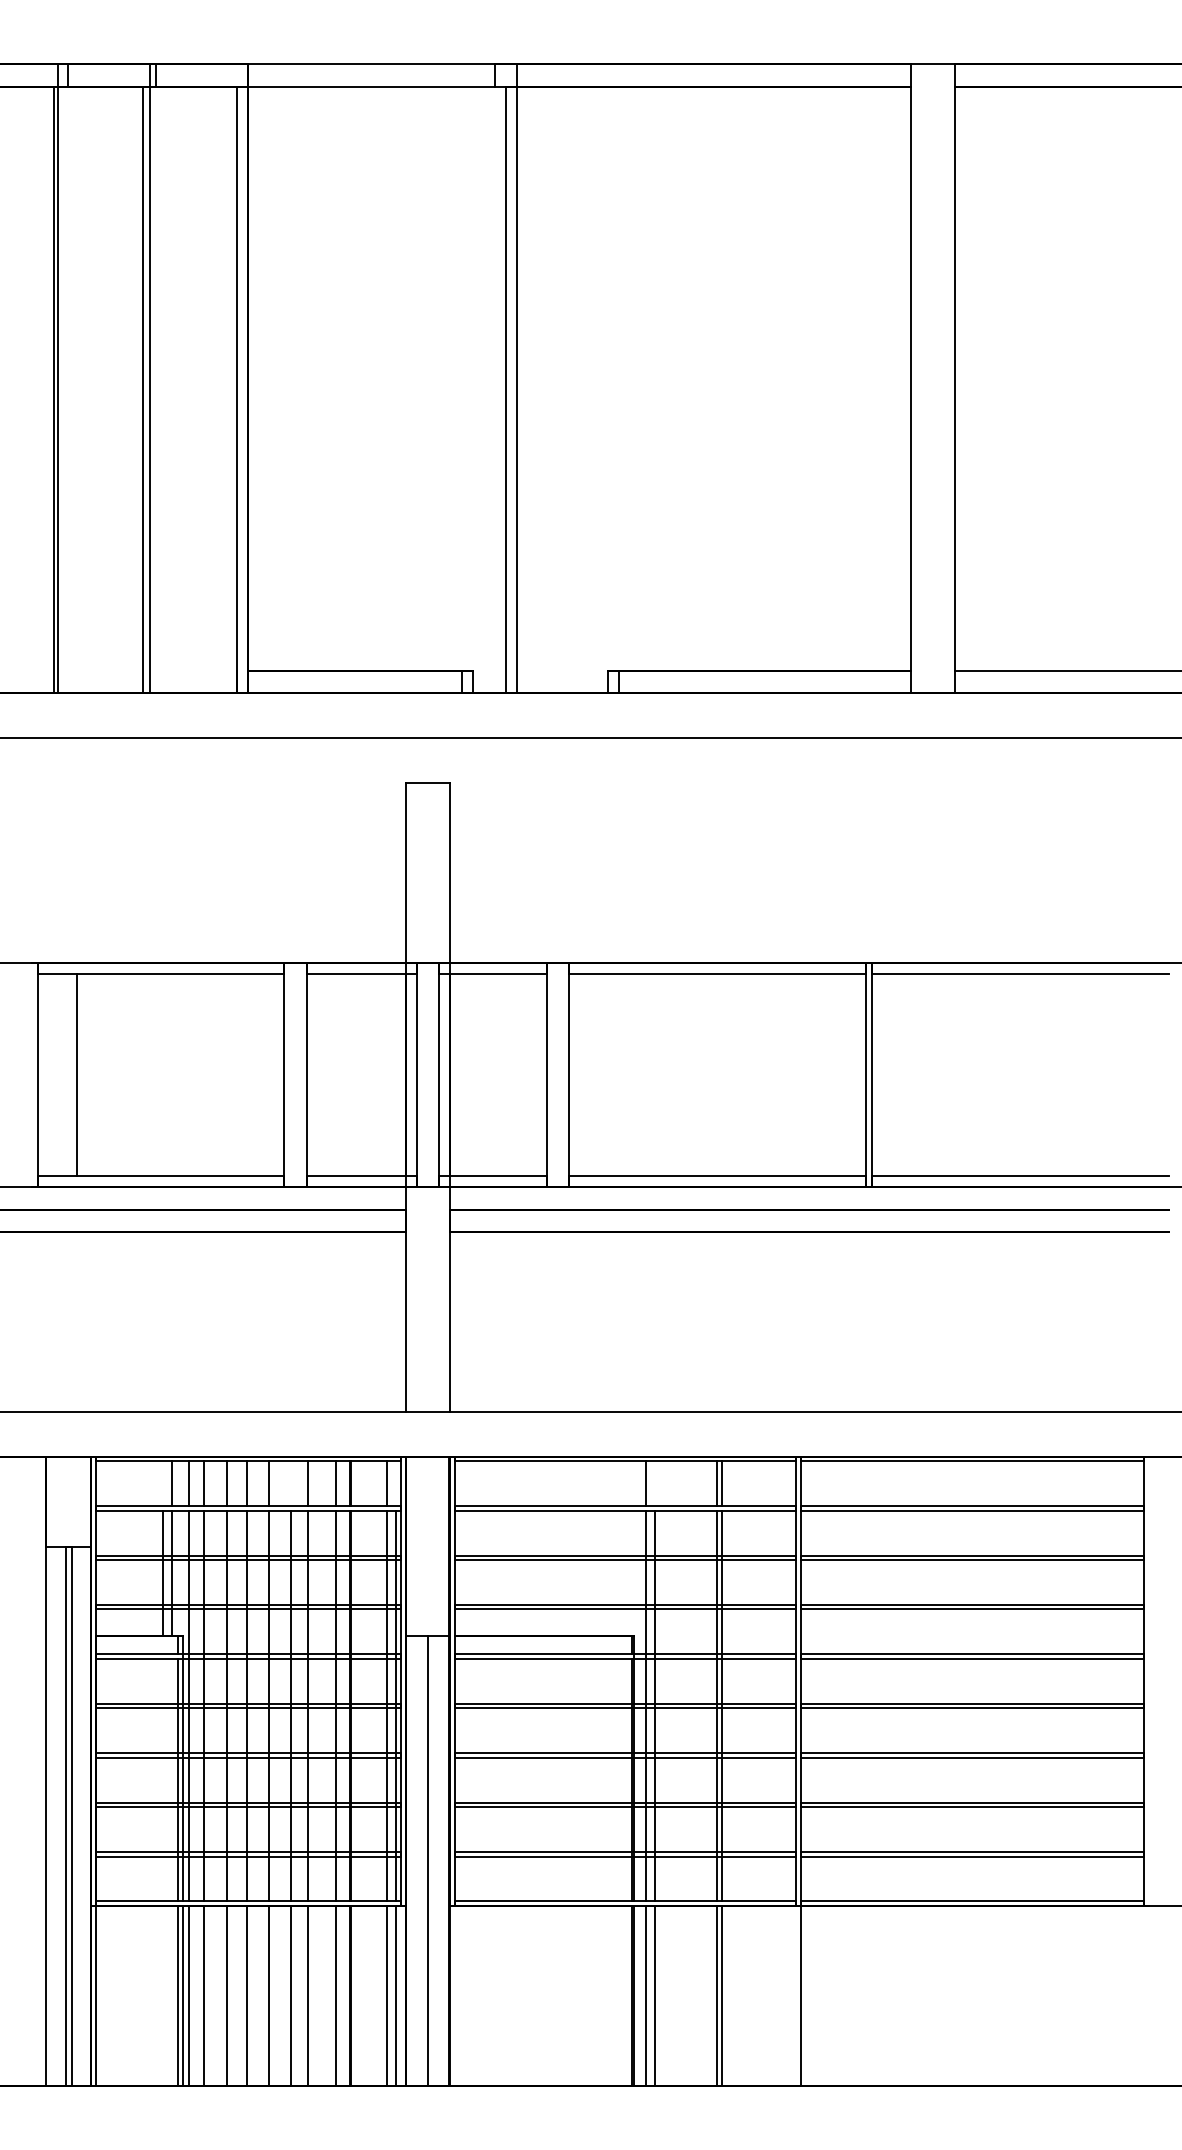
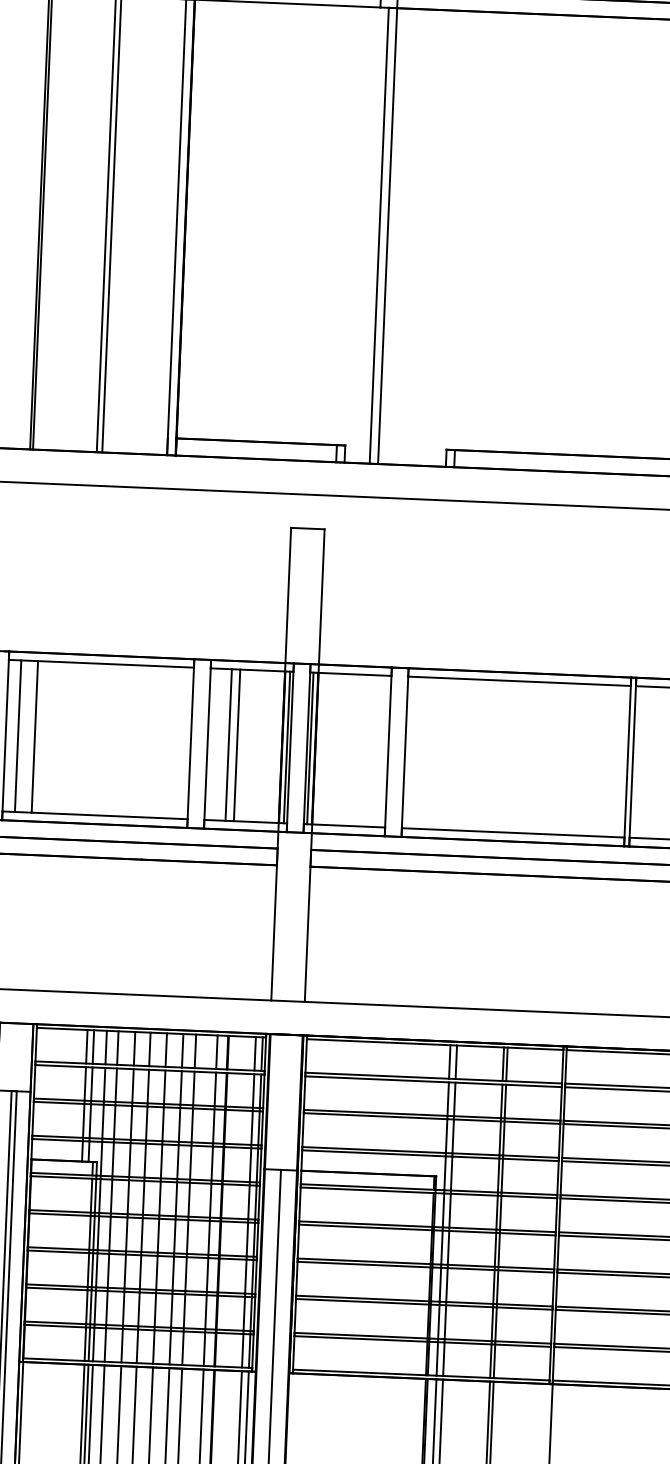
line: (54, 1074) -> (18, 735), added
line: (334, 1074) -> (228, 744), added
line: (345, 1074) -> (236, 744), added
line: (412, 1074) -> (287, 747), added
line: (443, 1074) -> (310, 748), added
line: (163, 1483) -> (87, 1046), added
line: (290, 1483) -> (182, 1050), added
line: (396, 1483) -> (262, 1053), added
line: (654, 1483) -> (456, 1062), added

